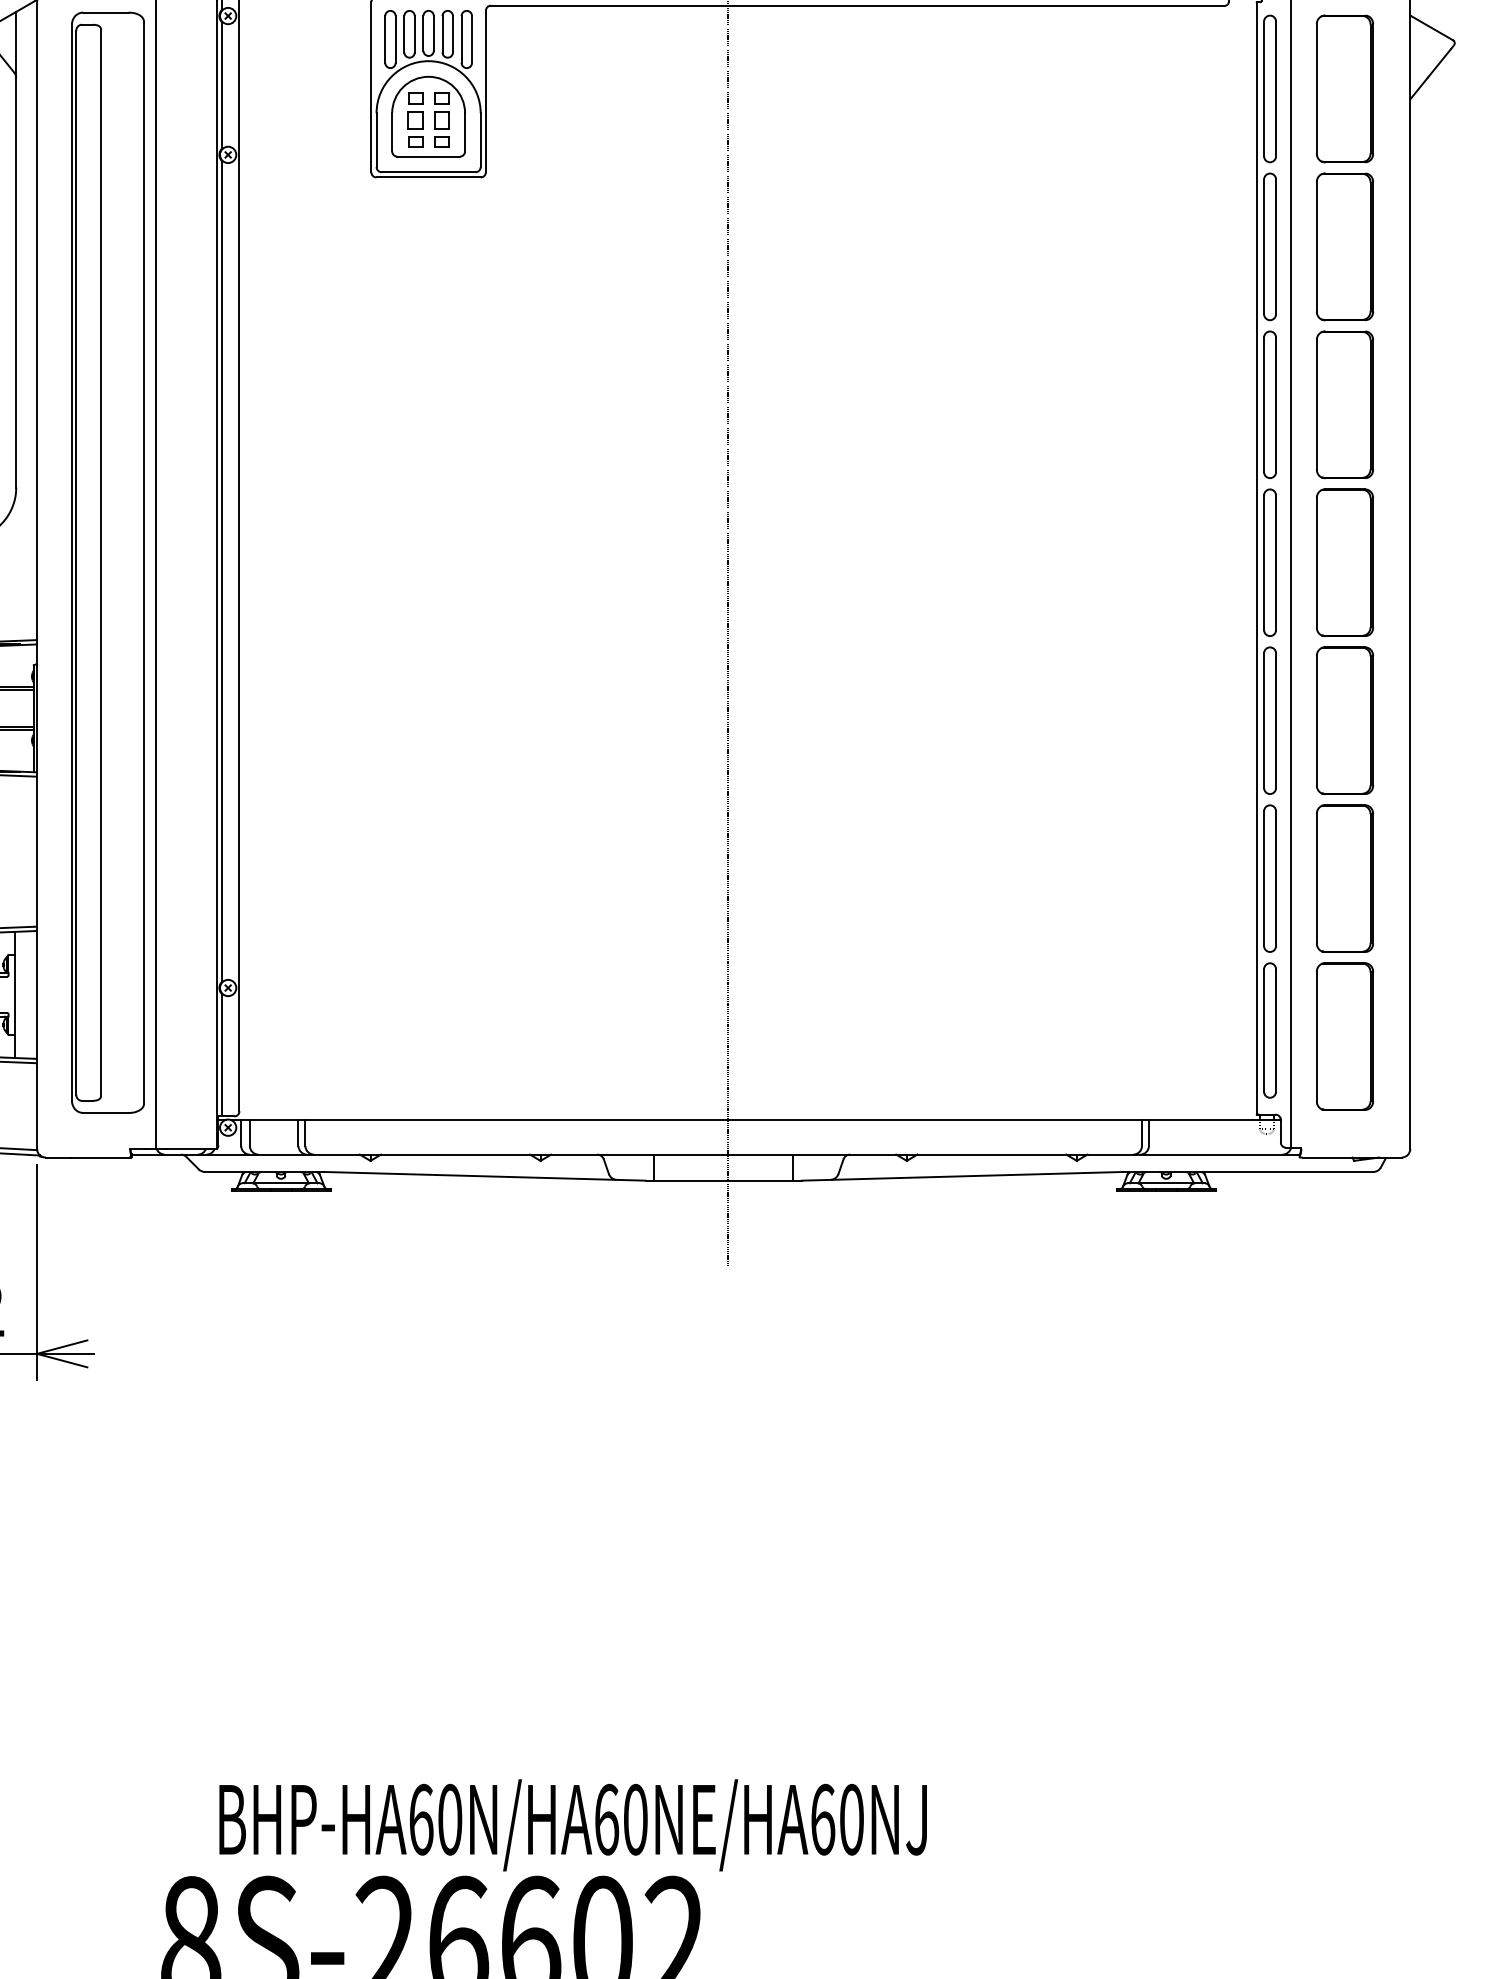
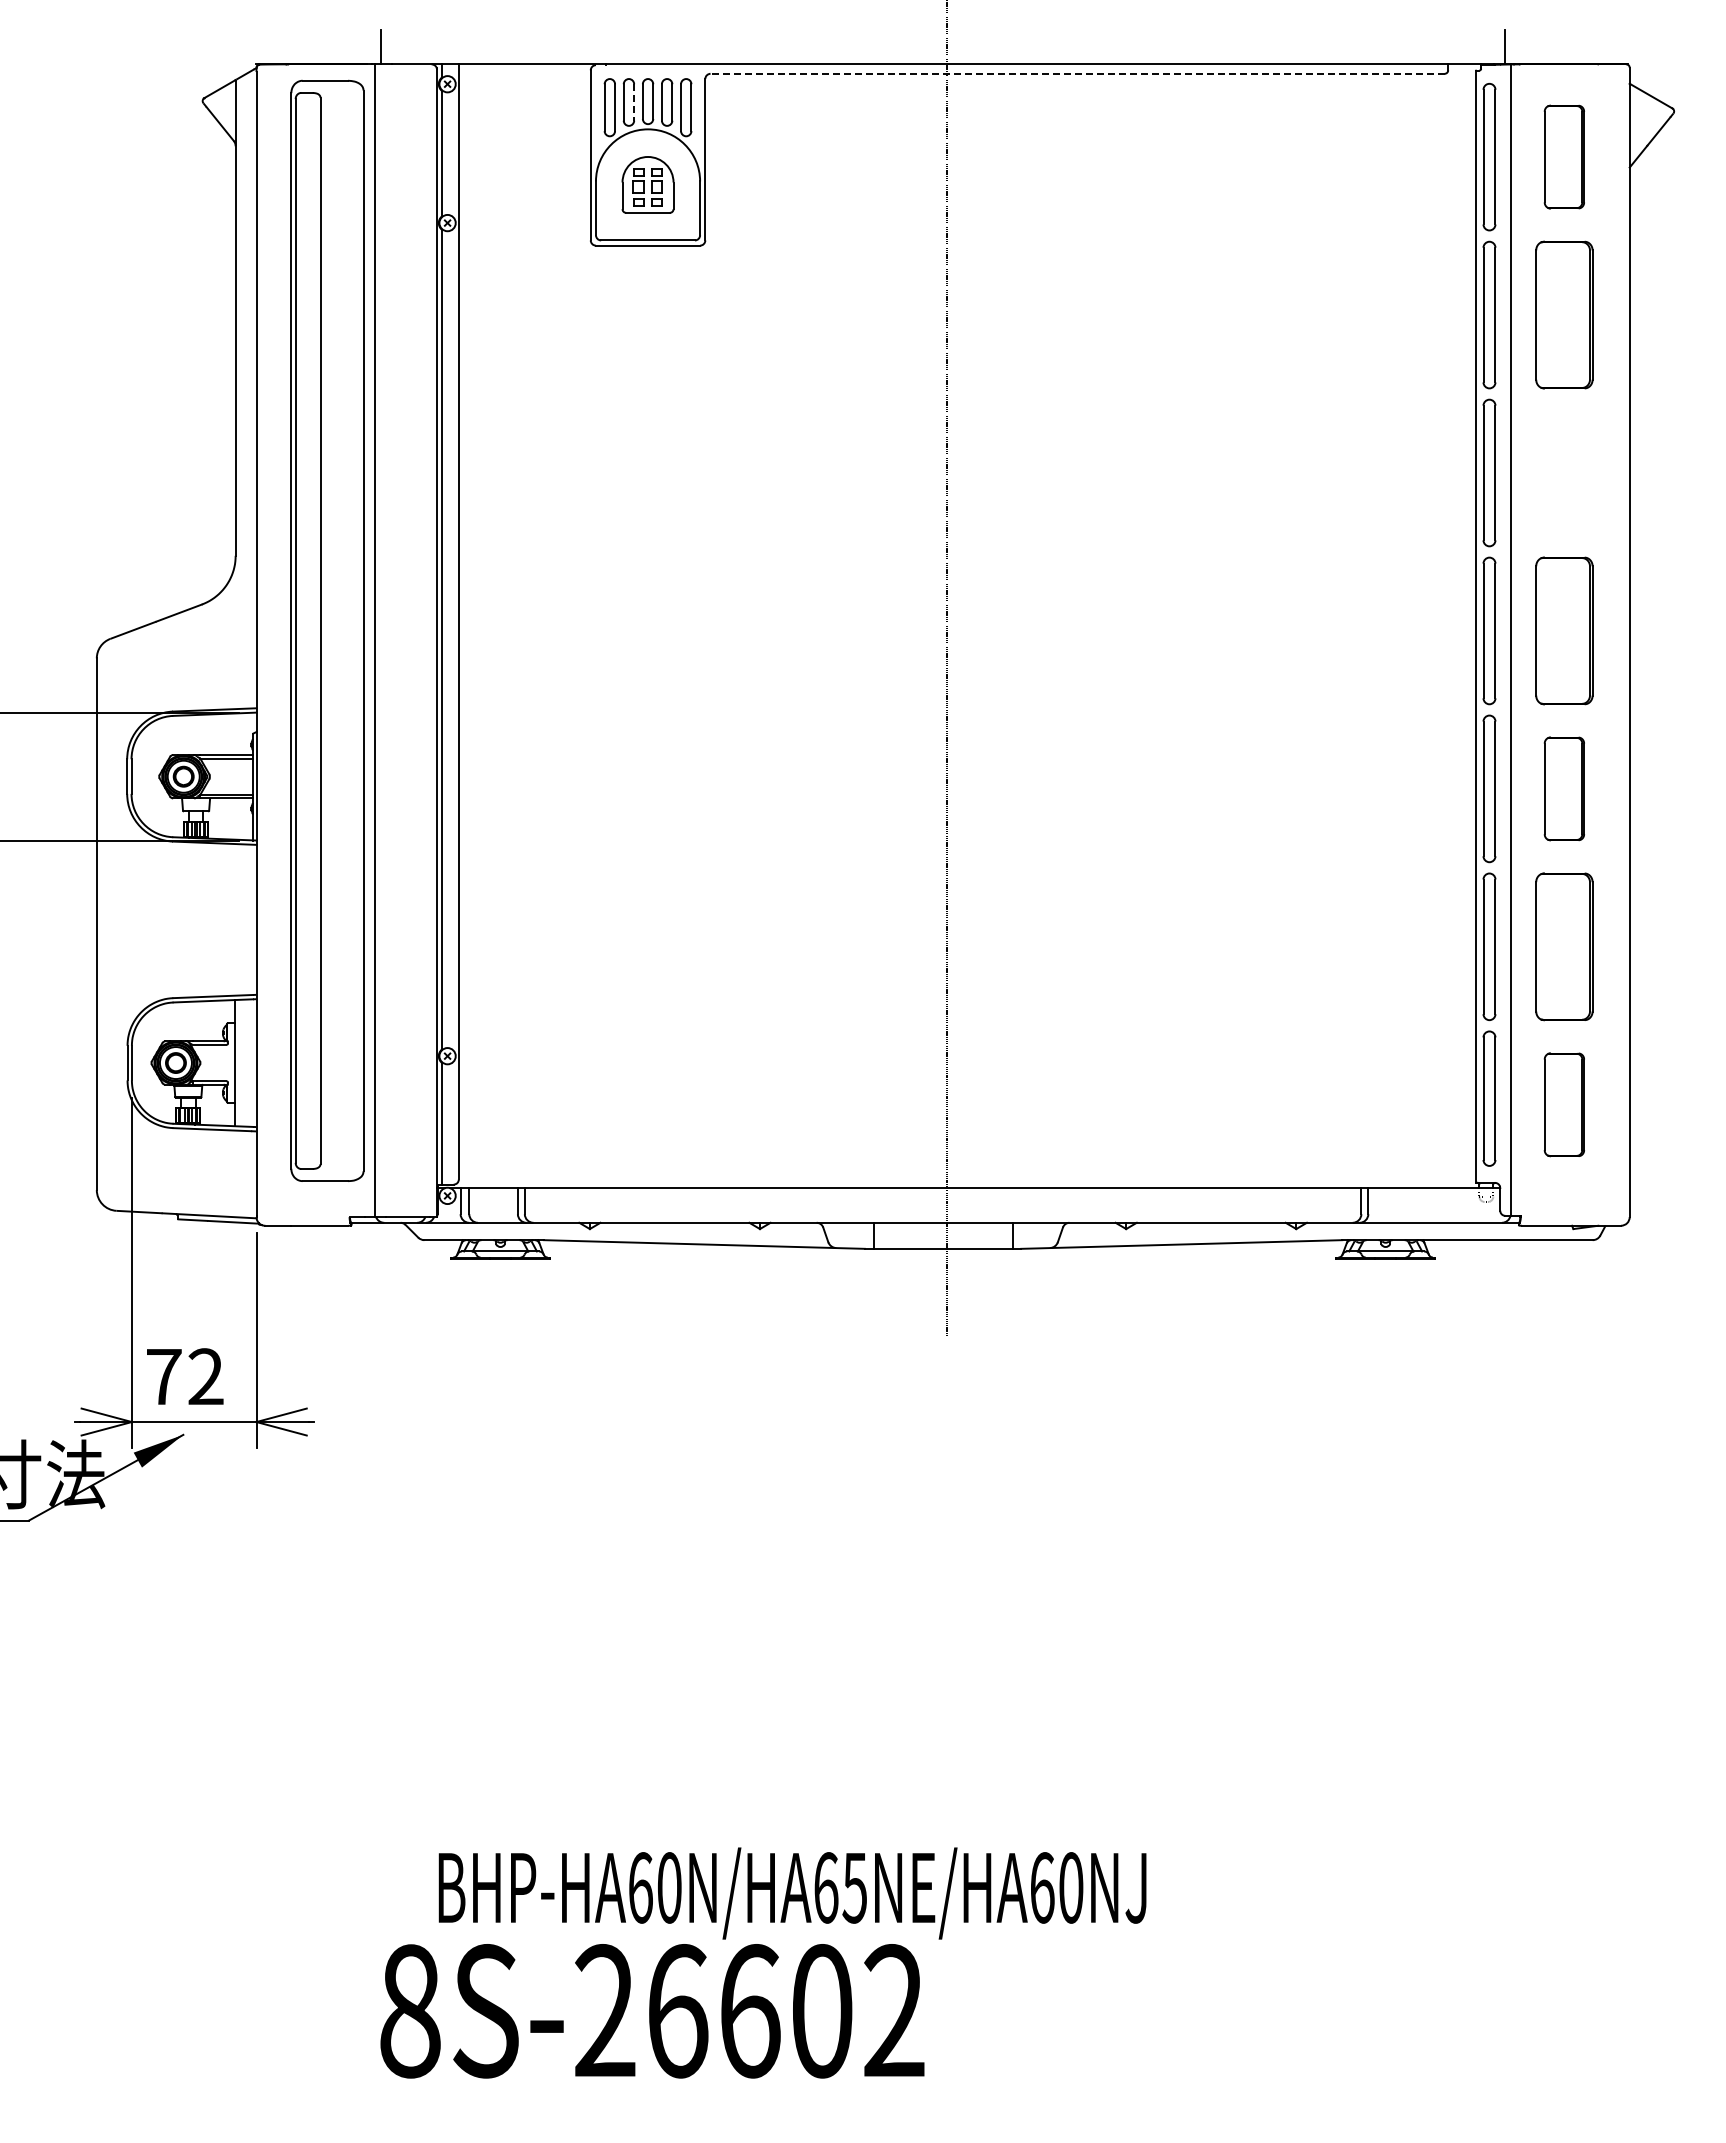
line: (858, 5) -> (1077, 73), solid -> dashed
line: (415, 34) -> (634, 102), solid -> dashed
part: (1345, 88) -> (1564, 156), size x0.7
part: (428, 116) -> (647, 184), size x0.7
part: (1345, 404) -> (1564, 472), removed
part: (1345, 720) -> (1564, 788), size x0.7
part: (1345, 1036) -> (1564, 1104), size x0.7
text: (635, 1819) -> (854, 1887), BHP-HA60N/HA60NE/HA60NJ -> BHP-HA60N/HA65NE/HA60NJ

